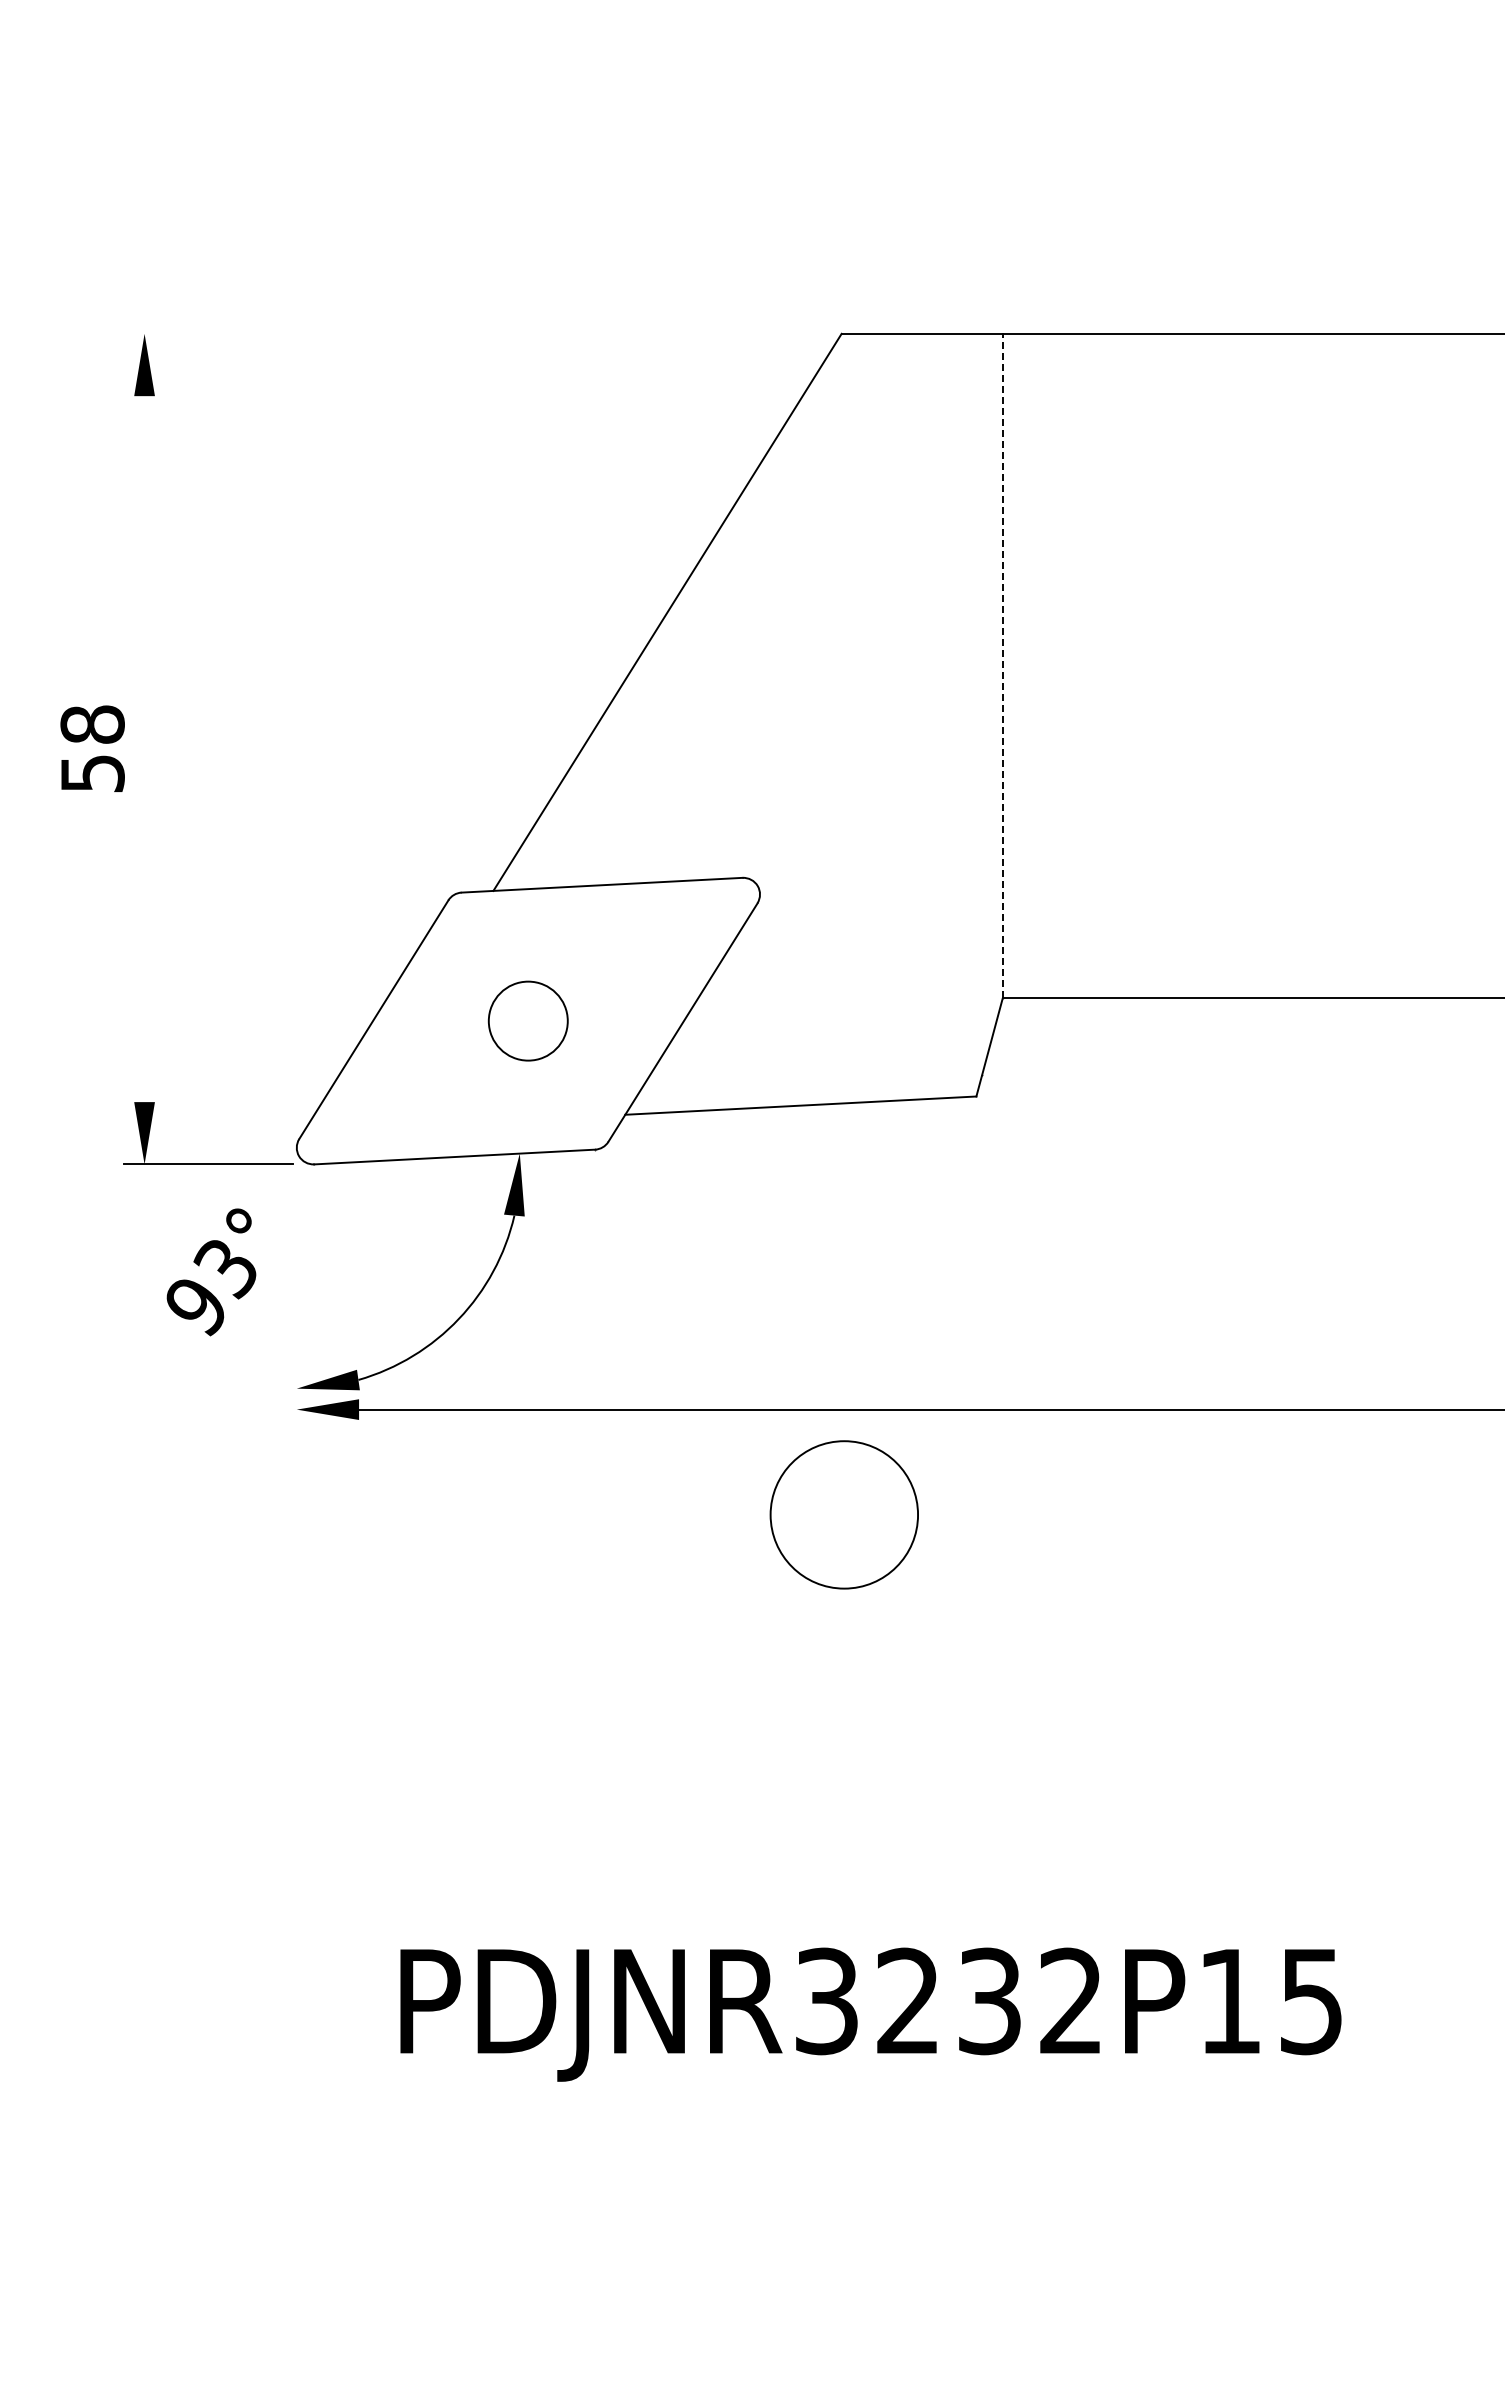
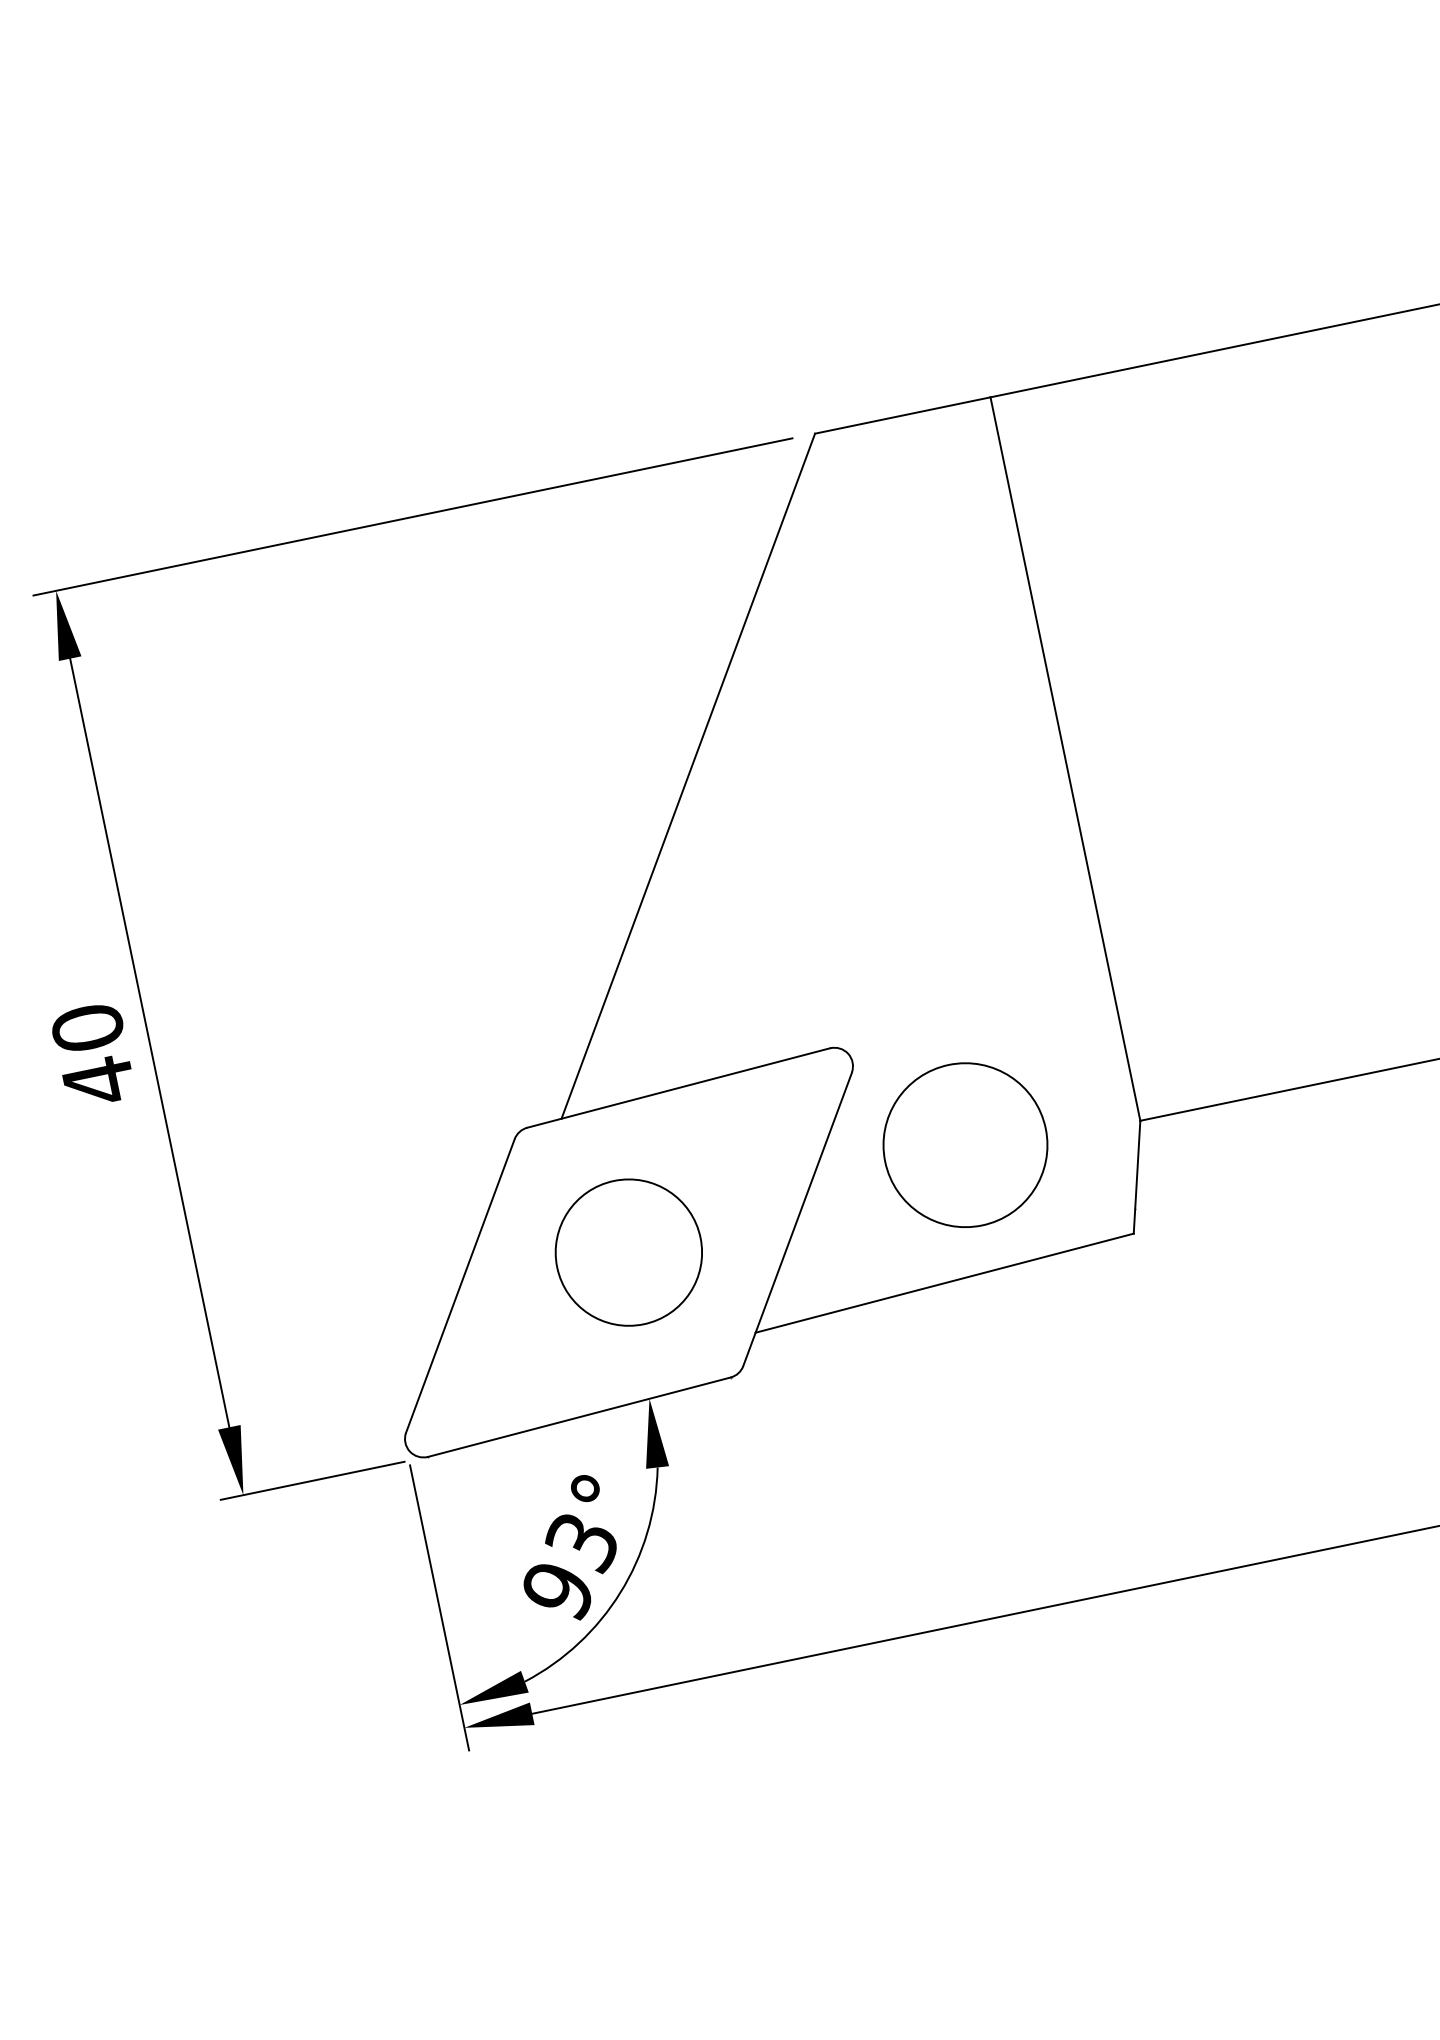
line: (471, 333) -> (411, 516), added
line: (1002, 665) -> (1065, 758), dashed -> solid
text: (92, 749) -> (93, 1055), 58 -> 40
line: (144, 749) -> (149, 1043), added
circle: (528, 1020) -> (628, 1251), size x1.67
text: (211, 1272) -> (567, 1550), moved
line: (296, 1299) -> (439, 1607), added
circle: (843, 1514) -> (964, 1144), moved

